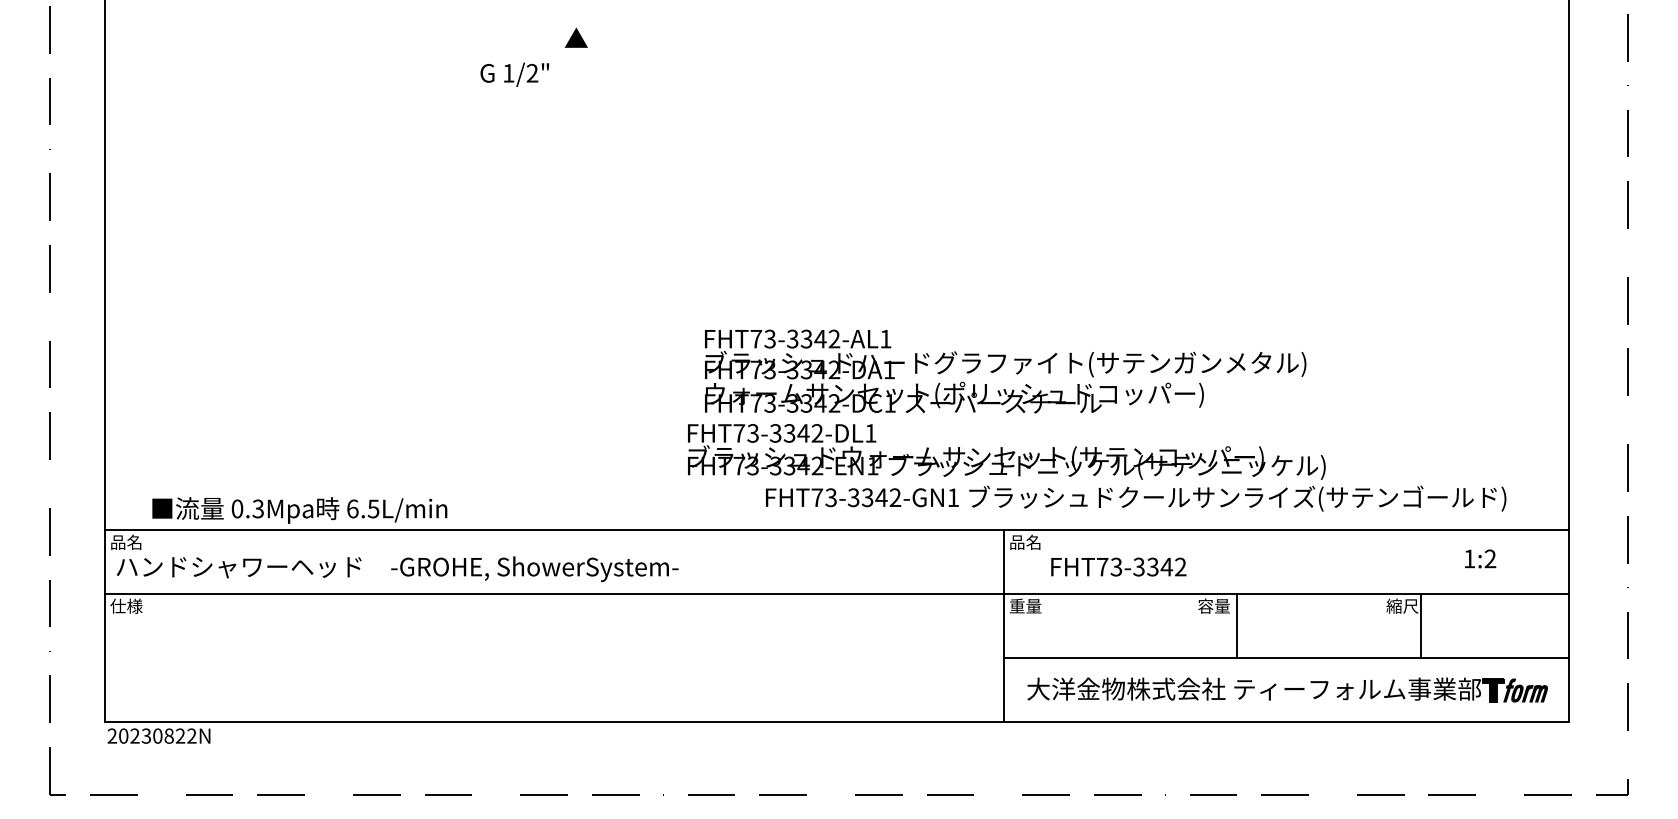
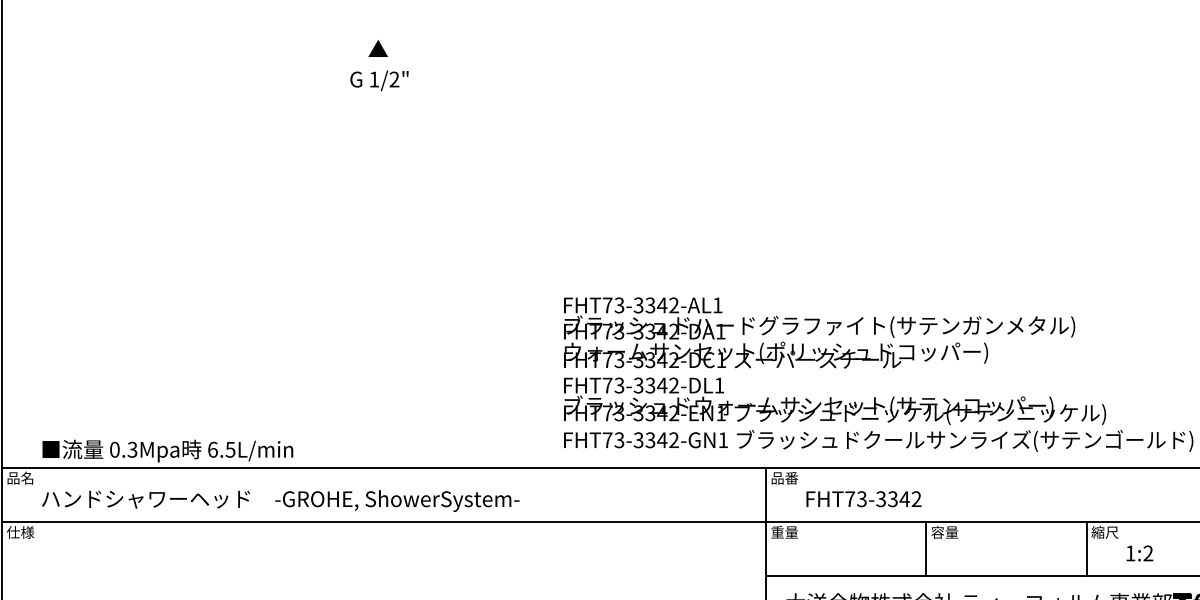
text: (575, 37) -> (377, 48), moved
text: (514, 74) -> (379, 80), moved
text: (1005, 371) -> (819, 332), moved
text: (1006, 451) -> (834, 400), moved
text: (1033, 541) -> (791, 477), 品名 -> 品番
text: (1480, 558) -> (1139, 553), moved
text: (397, 569) -> (280, 501), moved
line: (1237, 625) -> (926, 548), moved
line: (1420, 625) -> (1086, 548), moved

